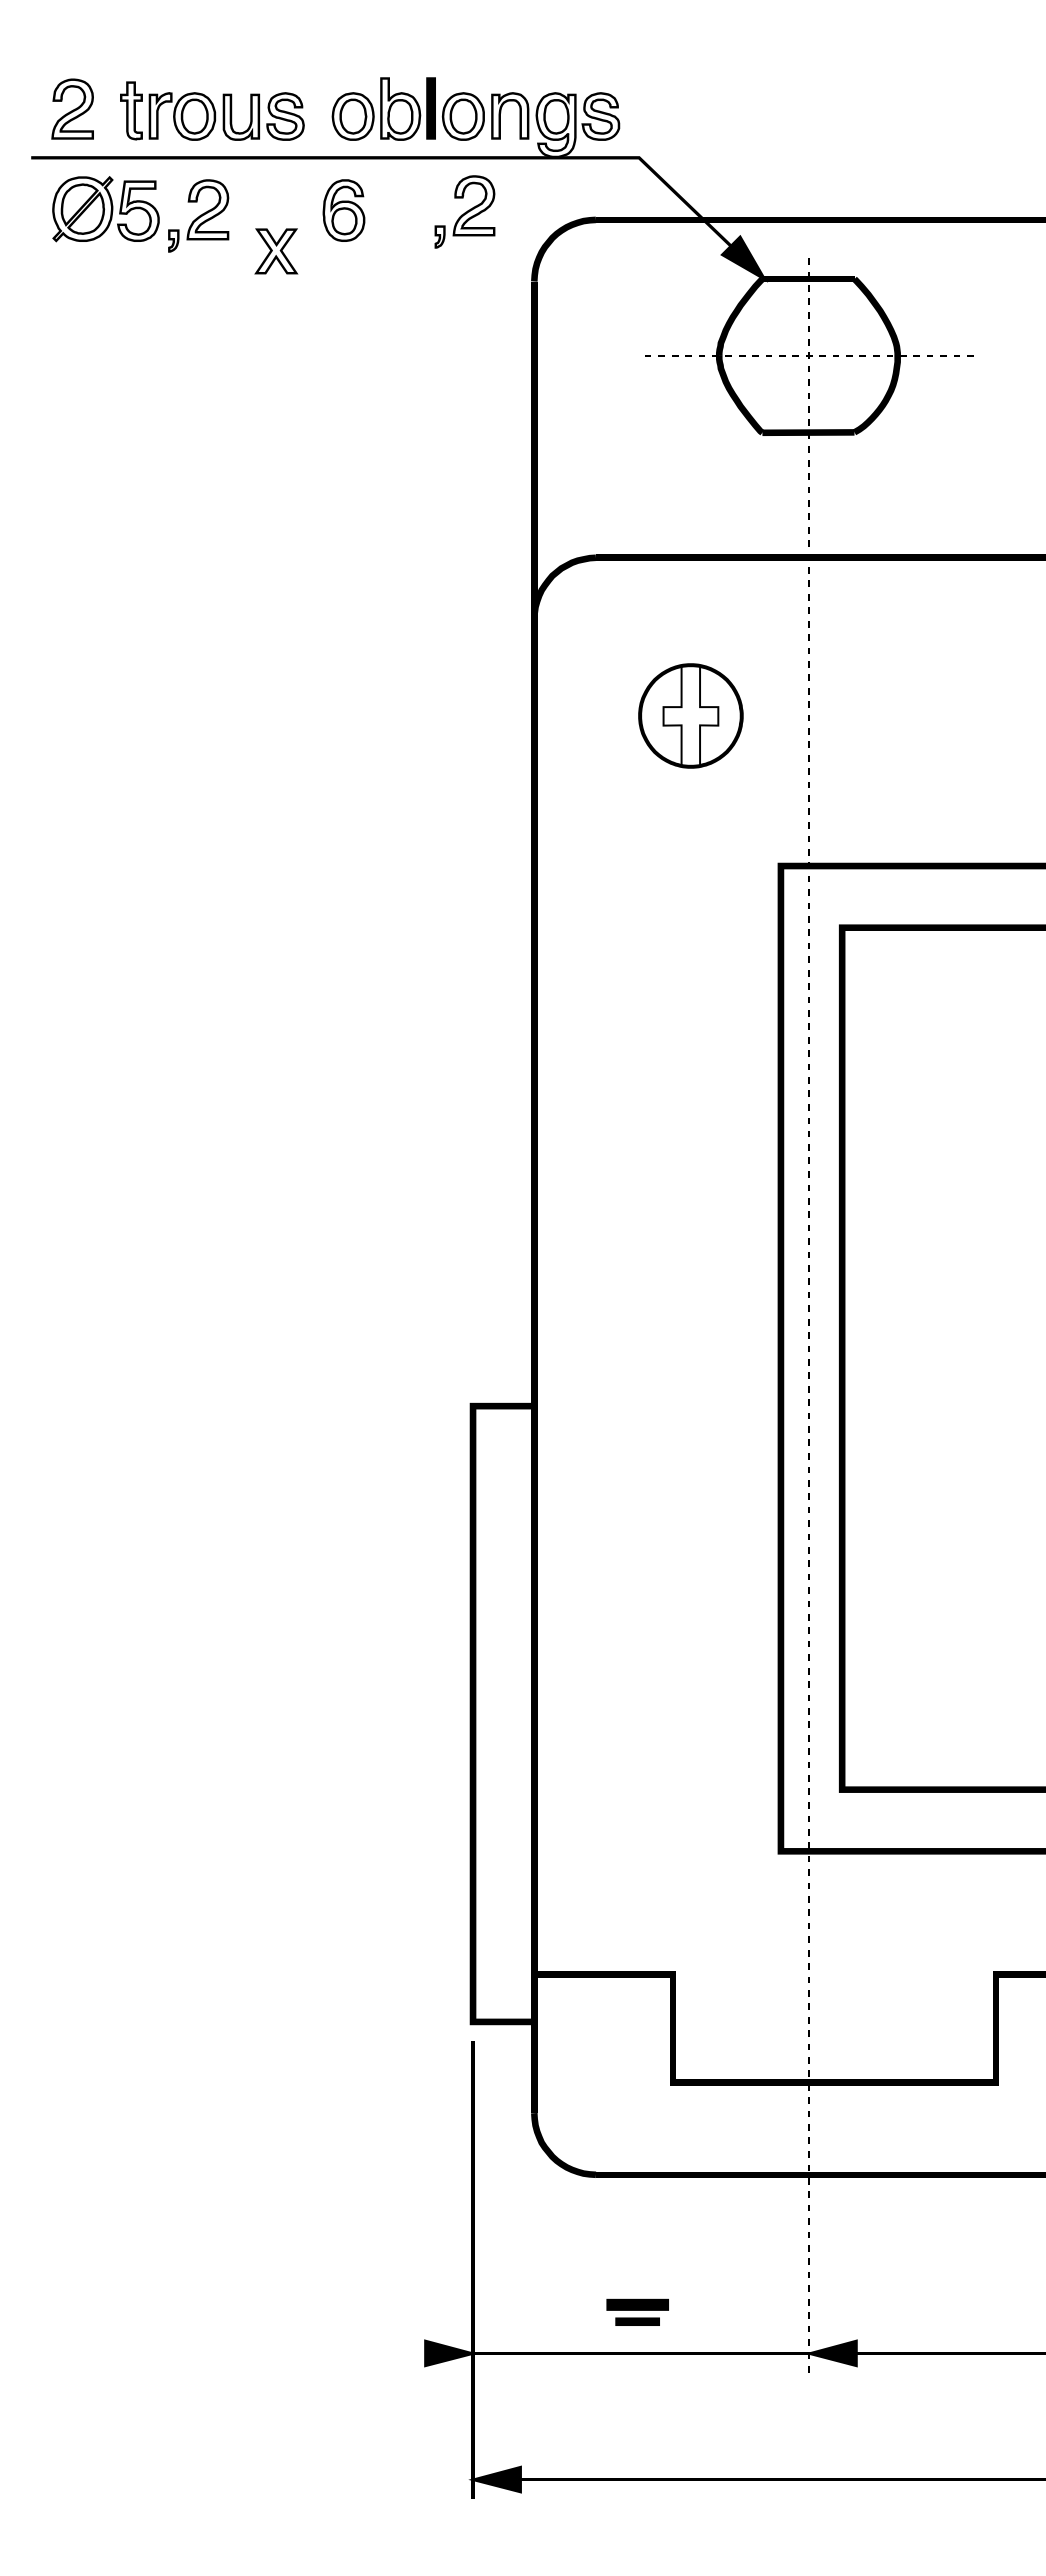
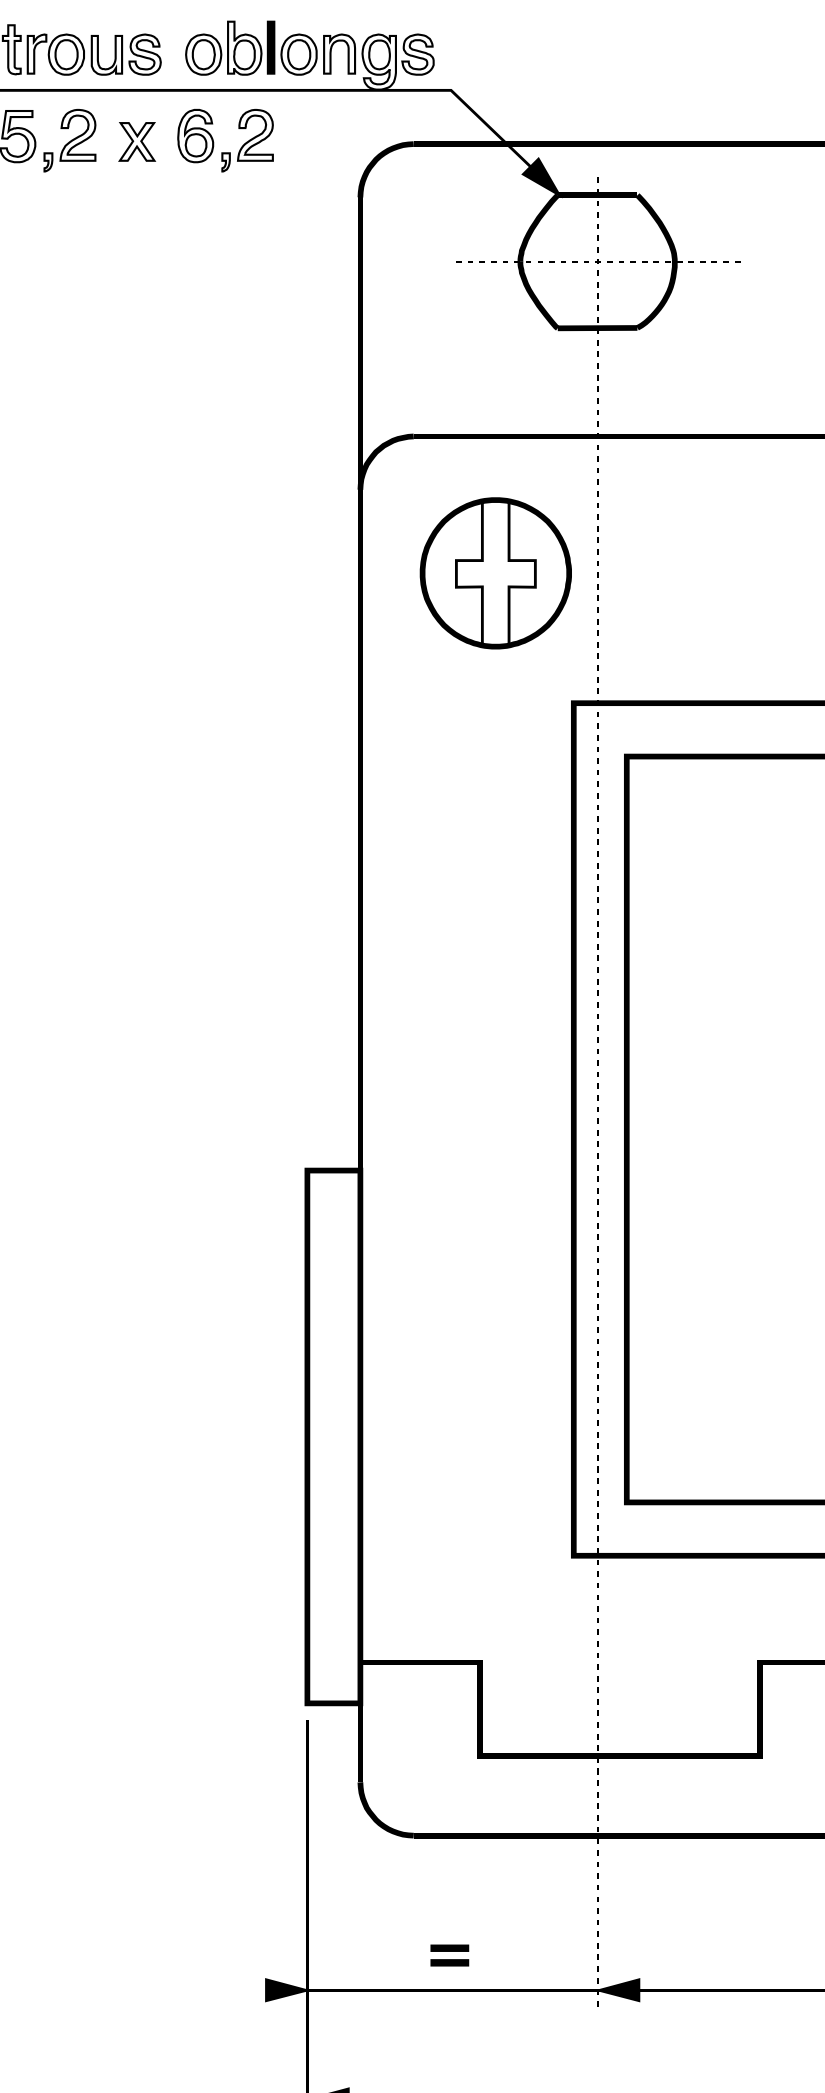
part: (464, 211) -> (247, 140), moved
part: (276, 251) -> (137, 142), moved
part: (690, 715) -> (495, 572), size x1.67
part: (637, 2304) -> (449, 1947), size x0.71

